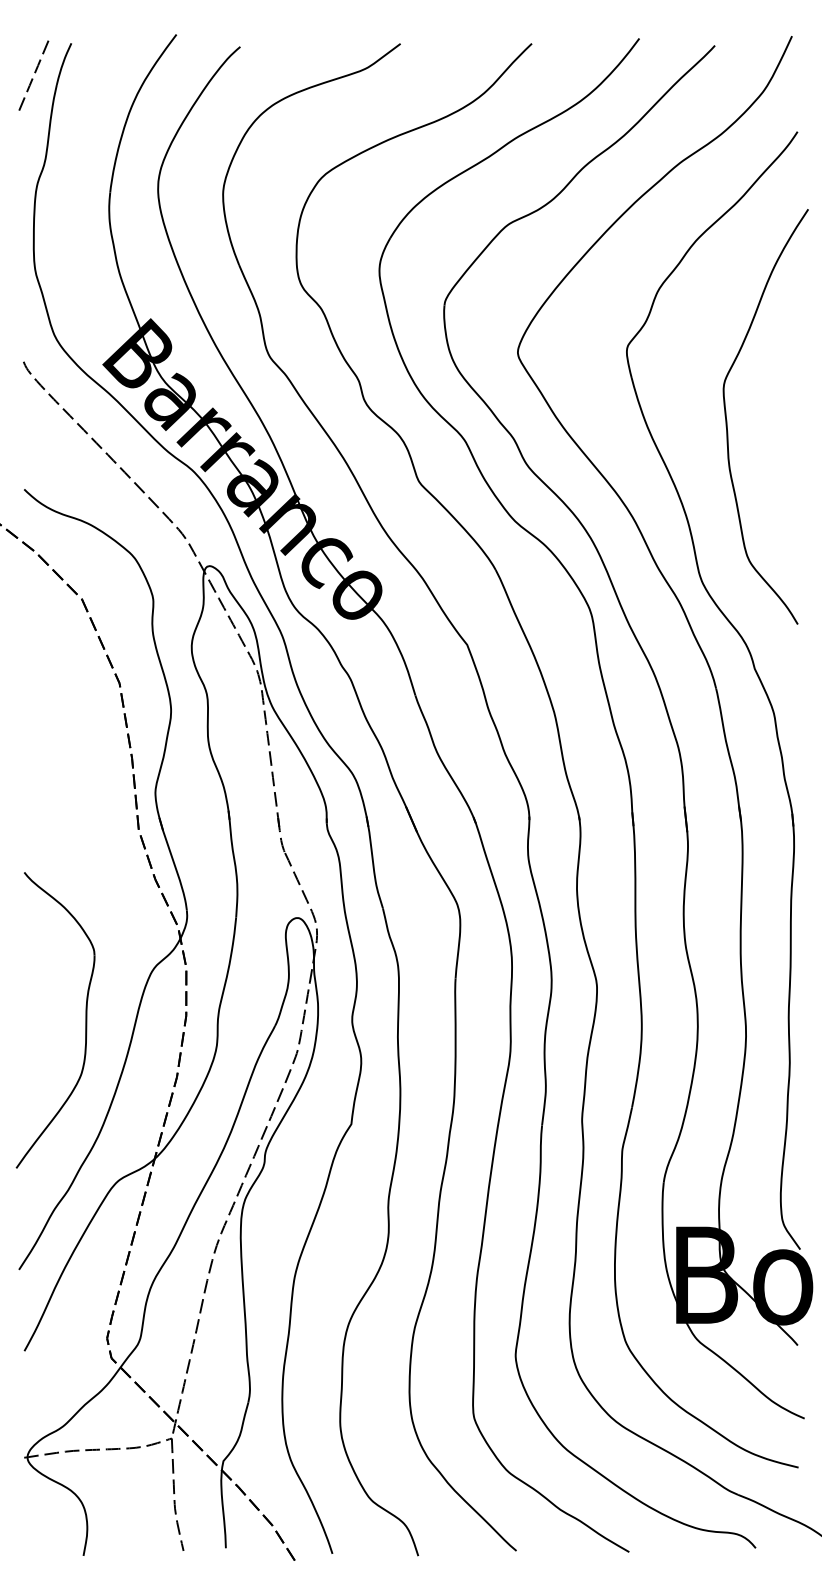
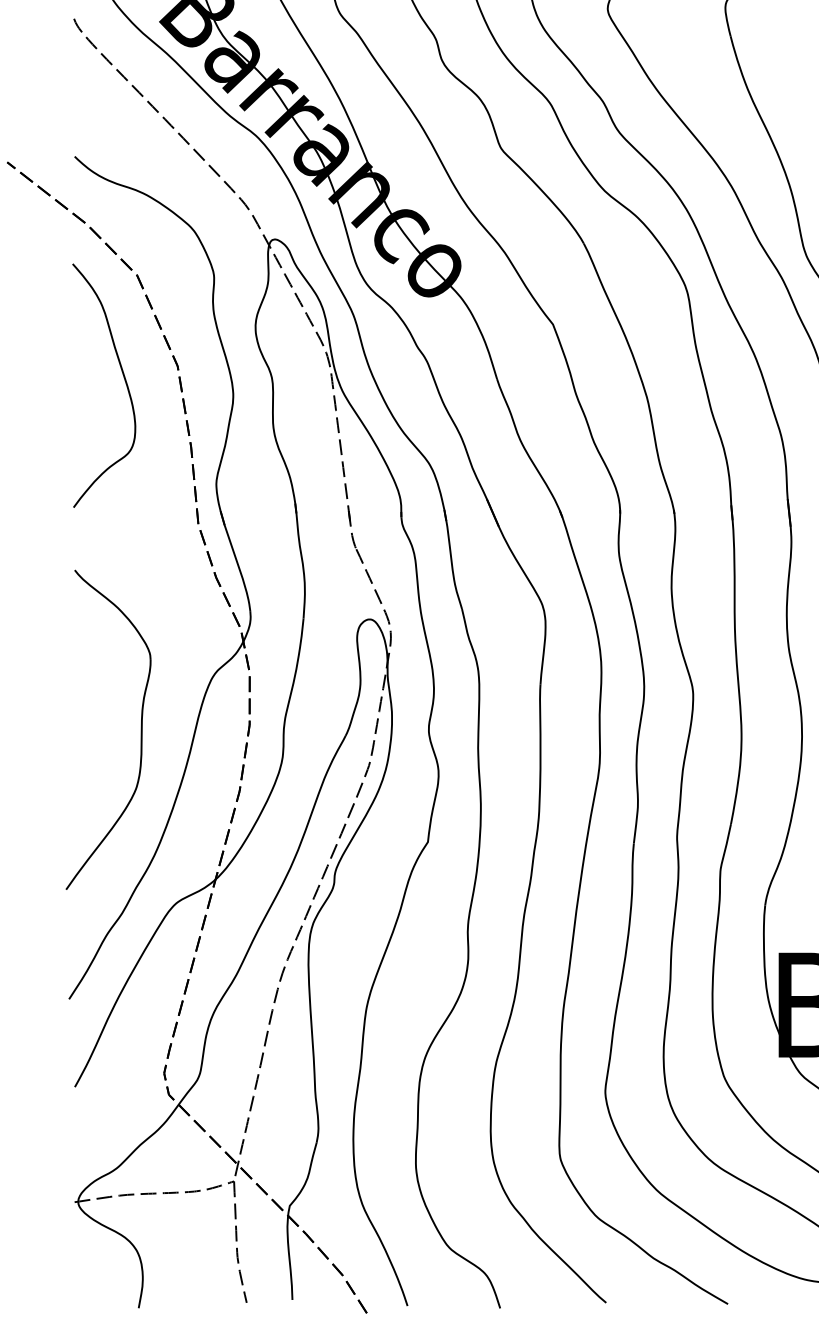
curve: (69, 694) -> (123, 378), added

